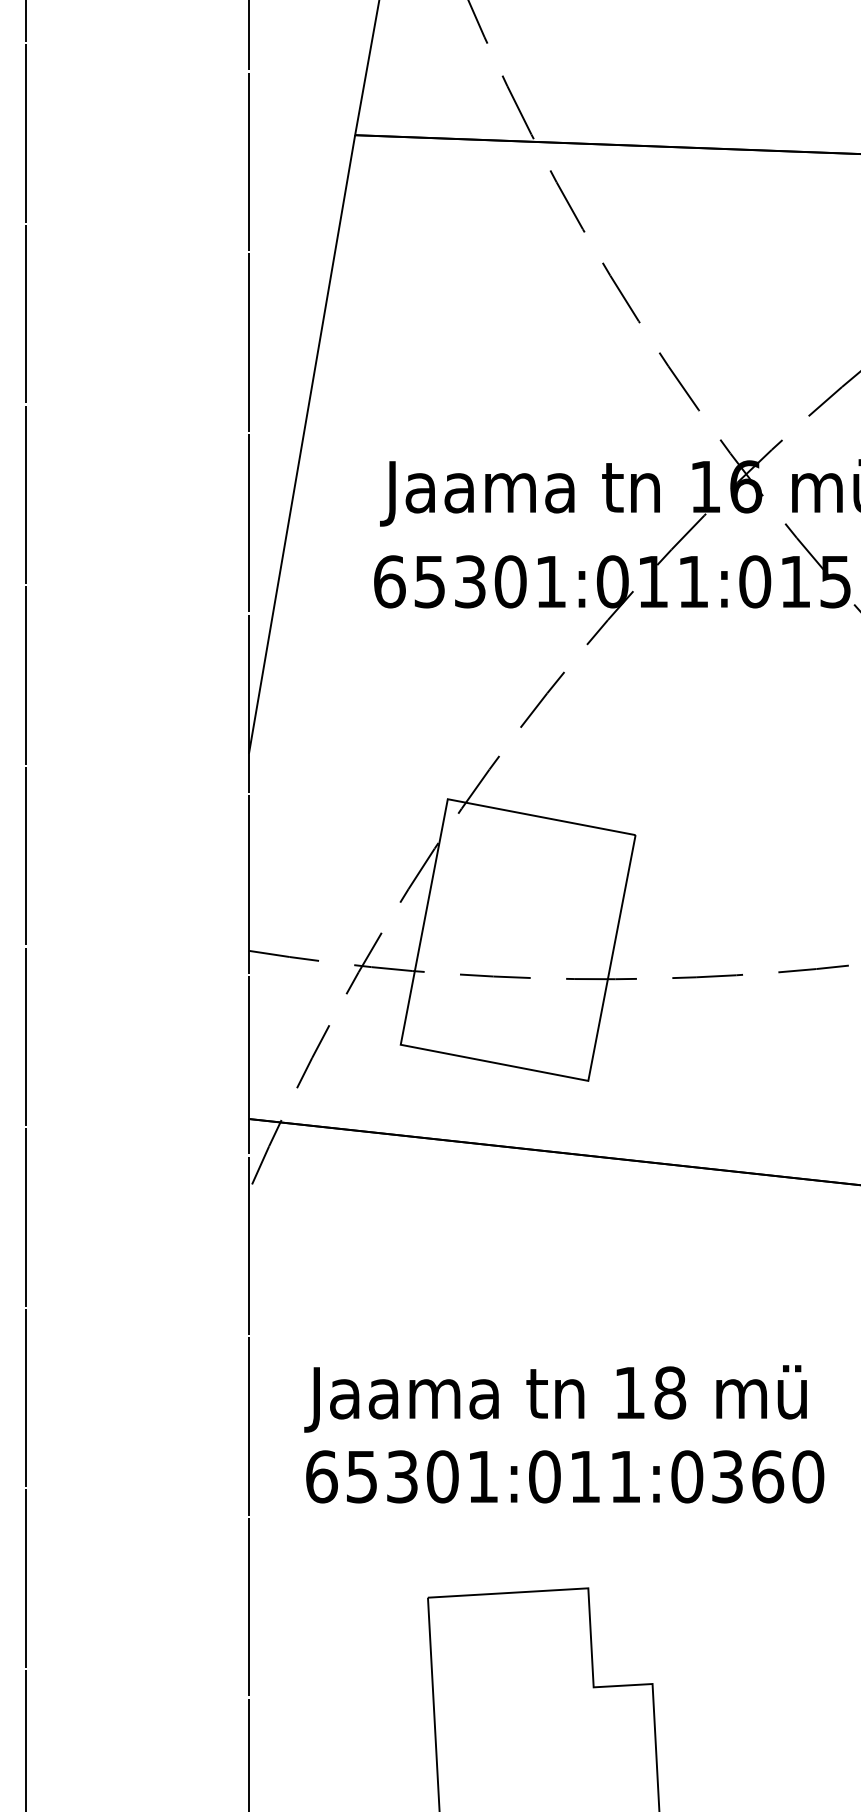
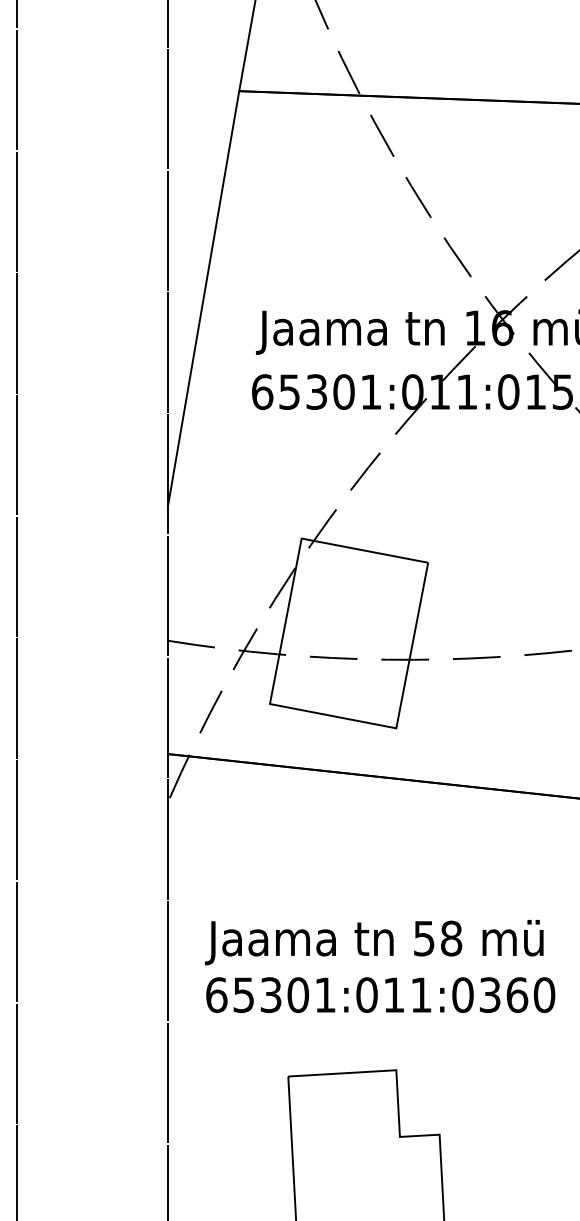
text: (630, 1392) -> (424, 938), 18 -> 58

